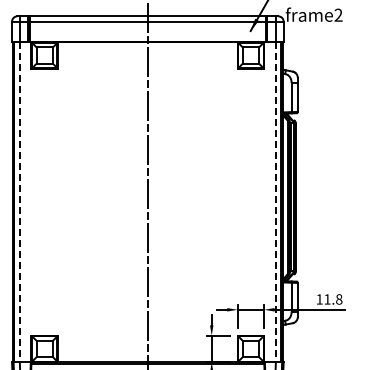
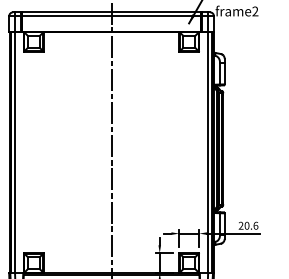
line: (20, 202) -> (15, 152), dashed -> solid
line: (275, 202) -> (207, 152), dashed -> solid
text: (329, 299) -> (248, 225), 11.8 -> 20.6

